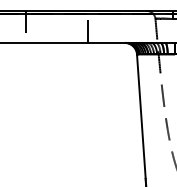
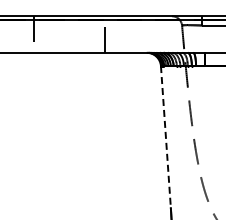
line: (140, 116) -> (165, 136), solid -> dashed

